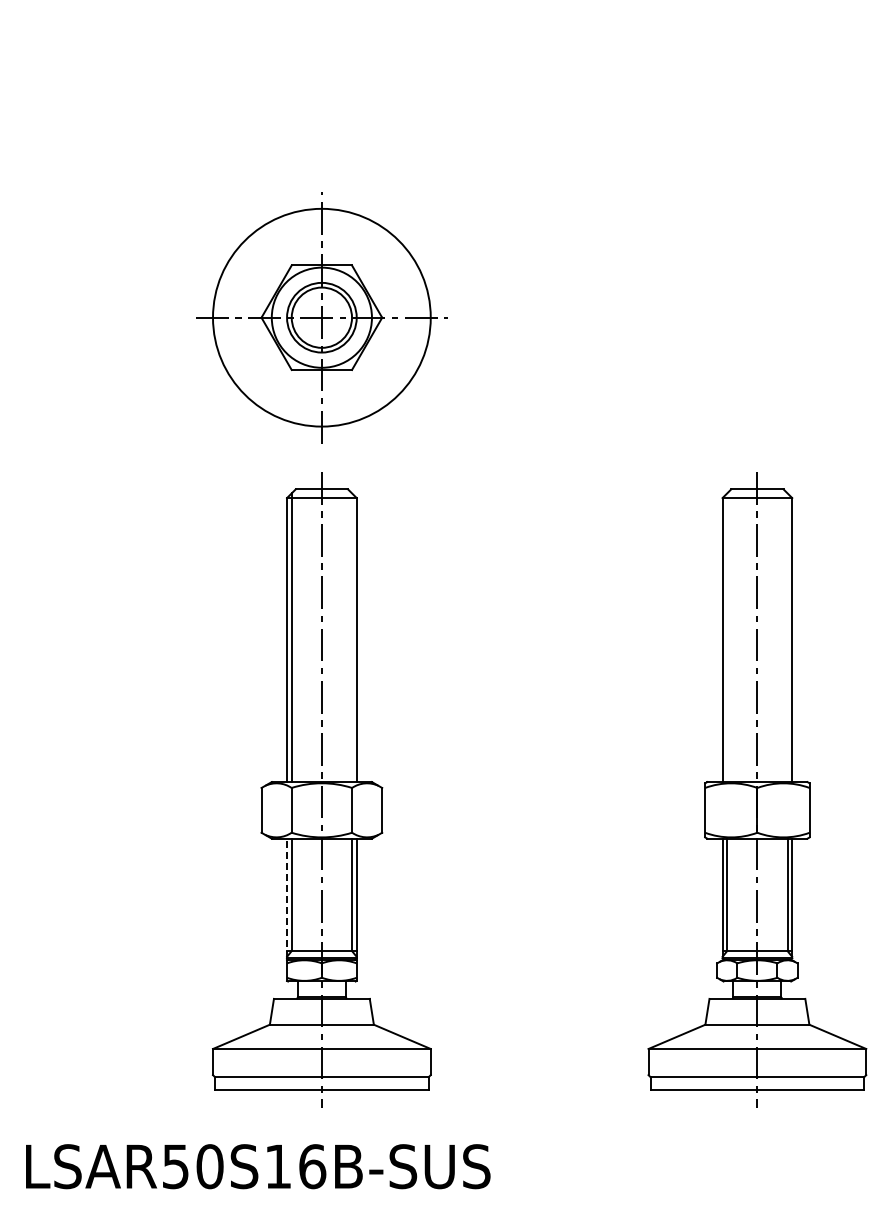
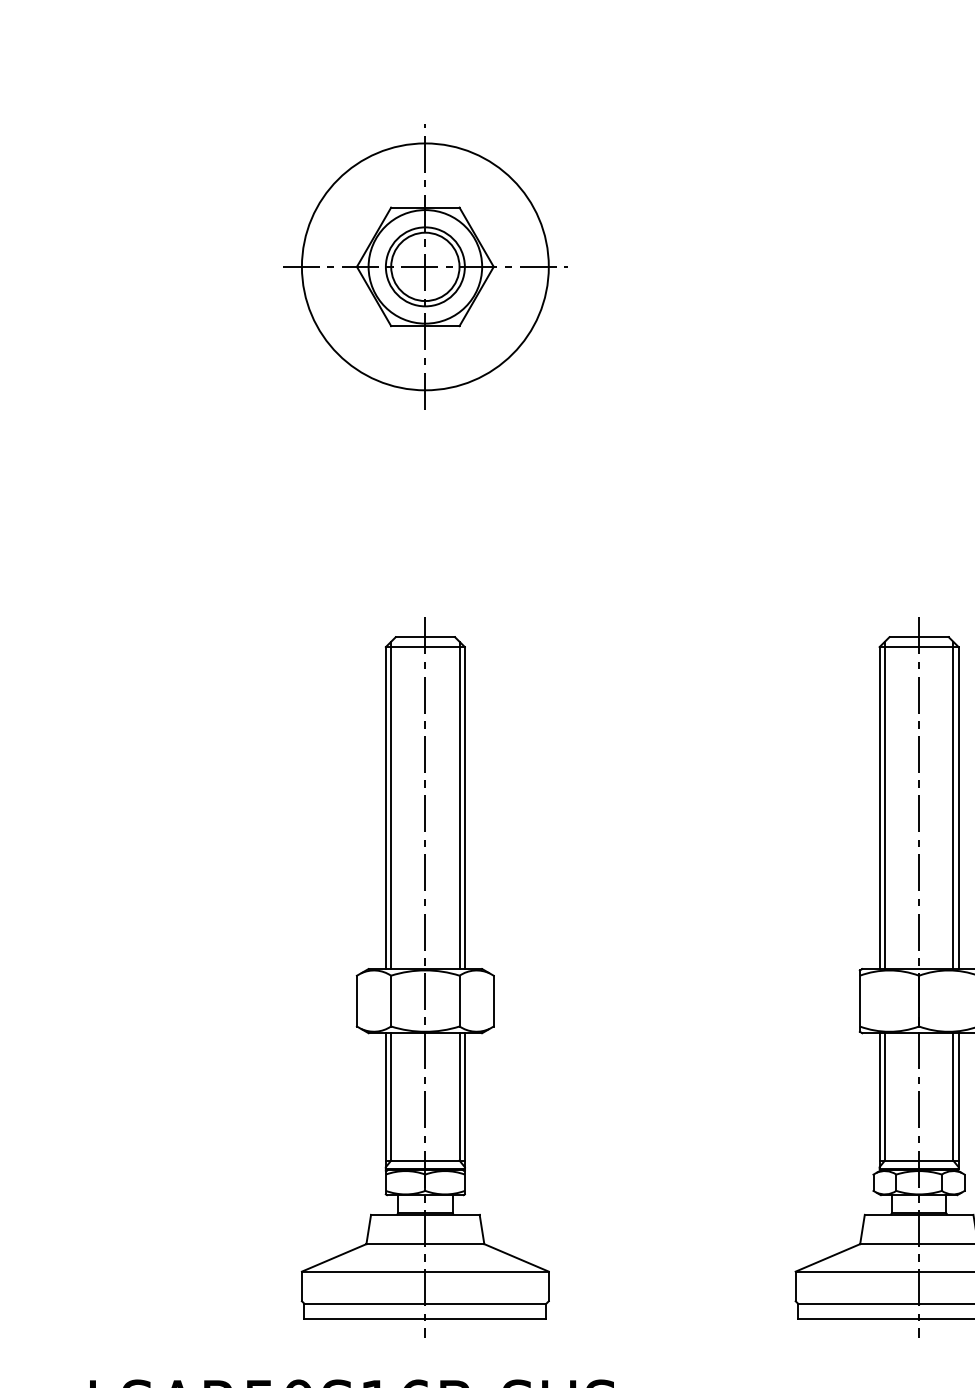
part: (321, 317) -> (424, 266), moved
line: (351, 637) -> (458, 805), added
line: (727, 637) -> (885, 805), added
line: (787, 637) -> (953, 805), added
line: (287, 898) -> (386, 1101), dashed -> solid

